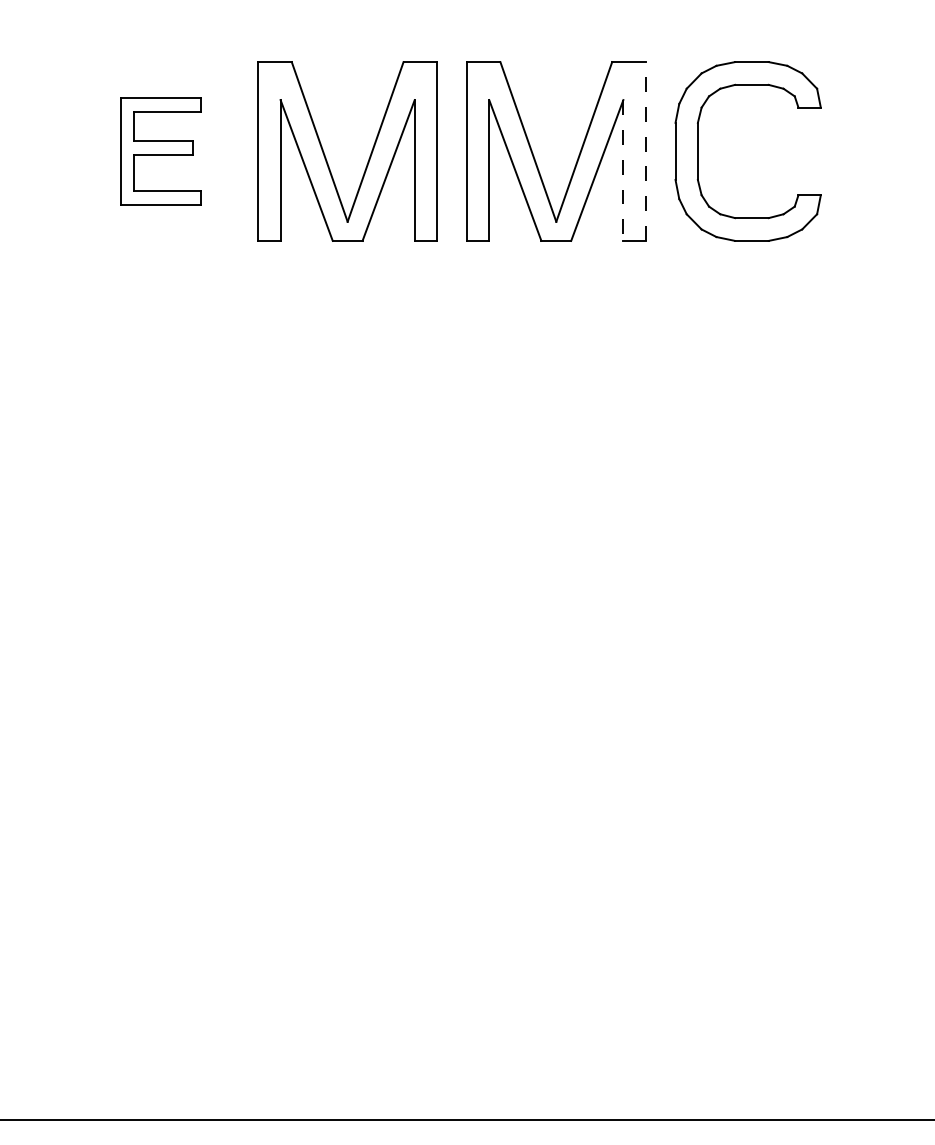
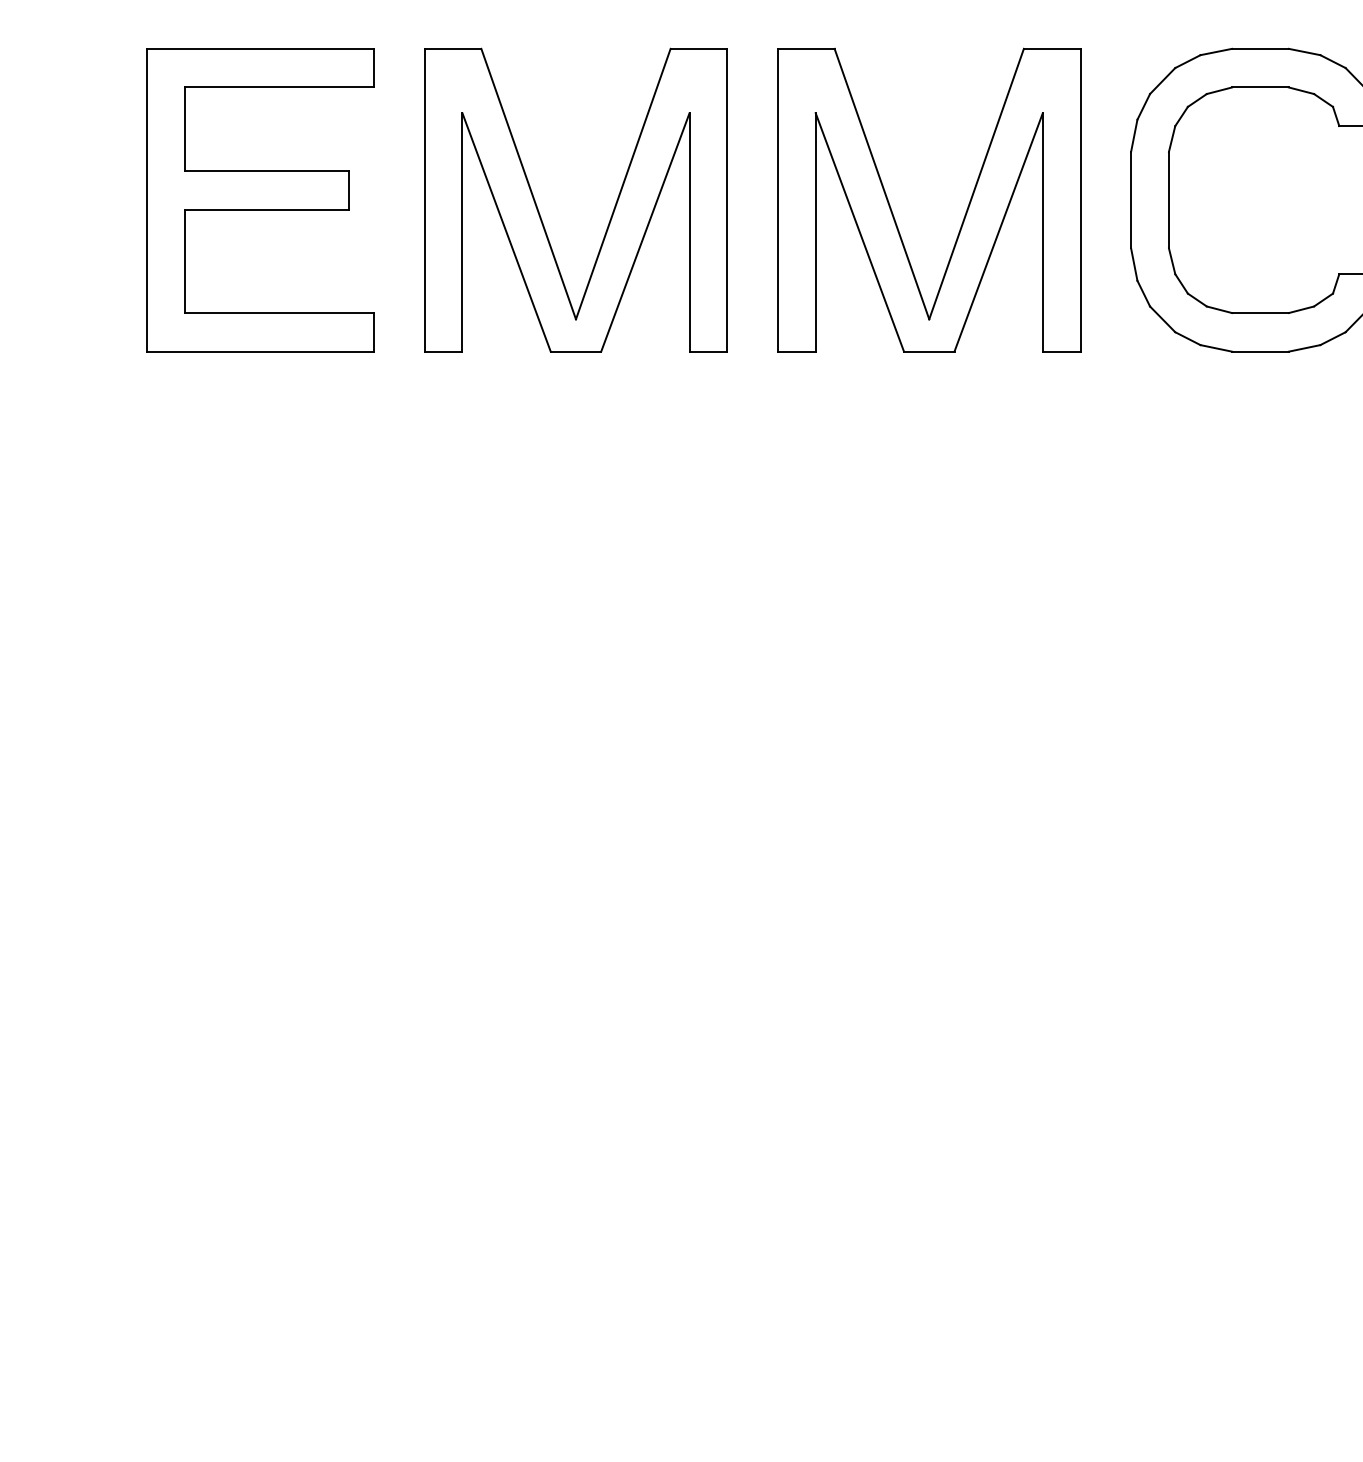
part: (160, 151) -> (259, 200), size x1.67
line: (645, 151) -> (1080, 200), dashed -> solid
line: (623, 171) -> (1043, 234), dashed -> solid

